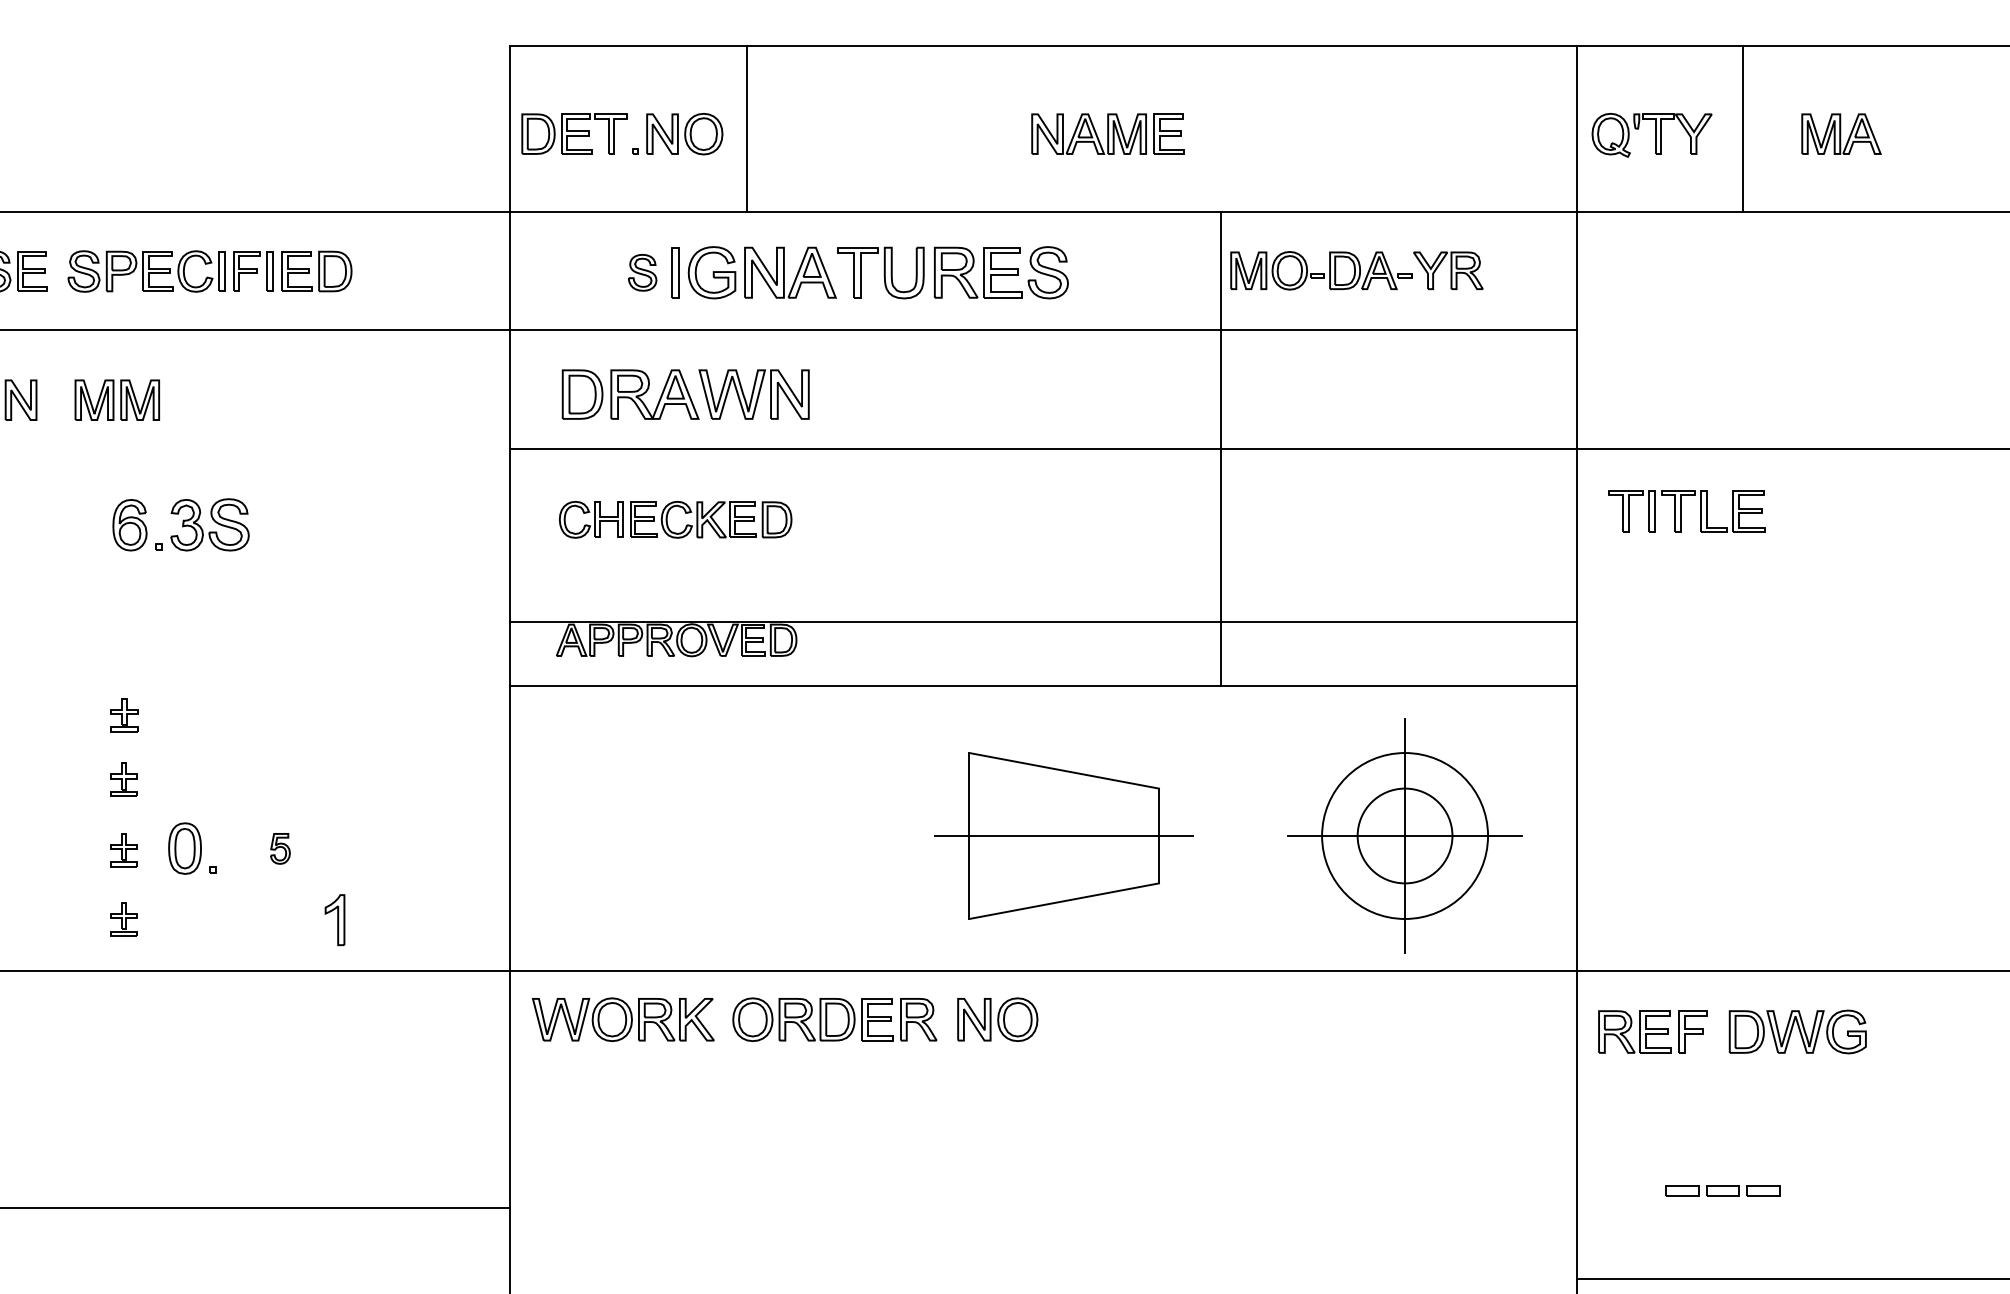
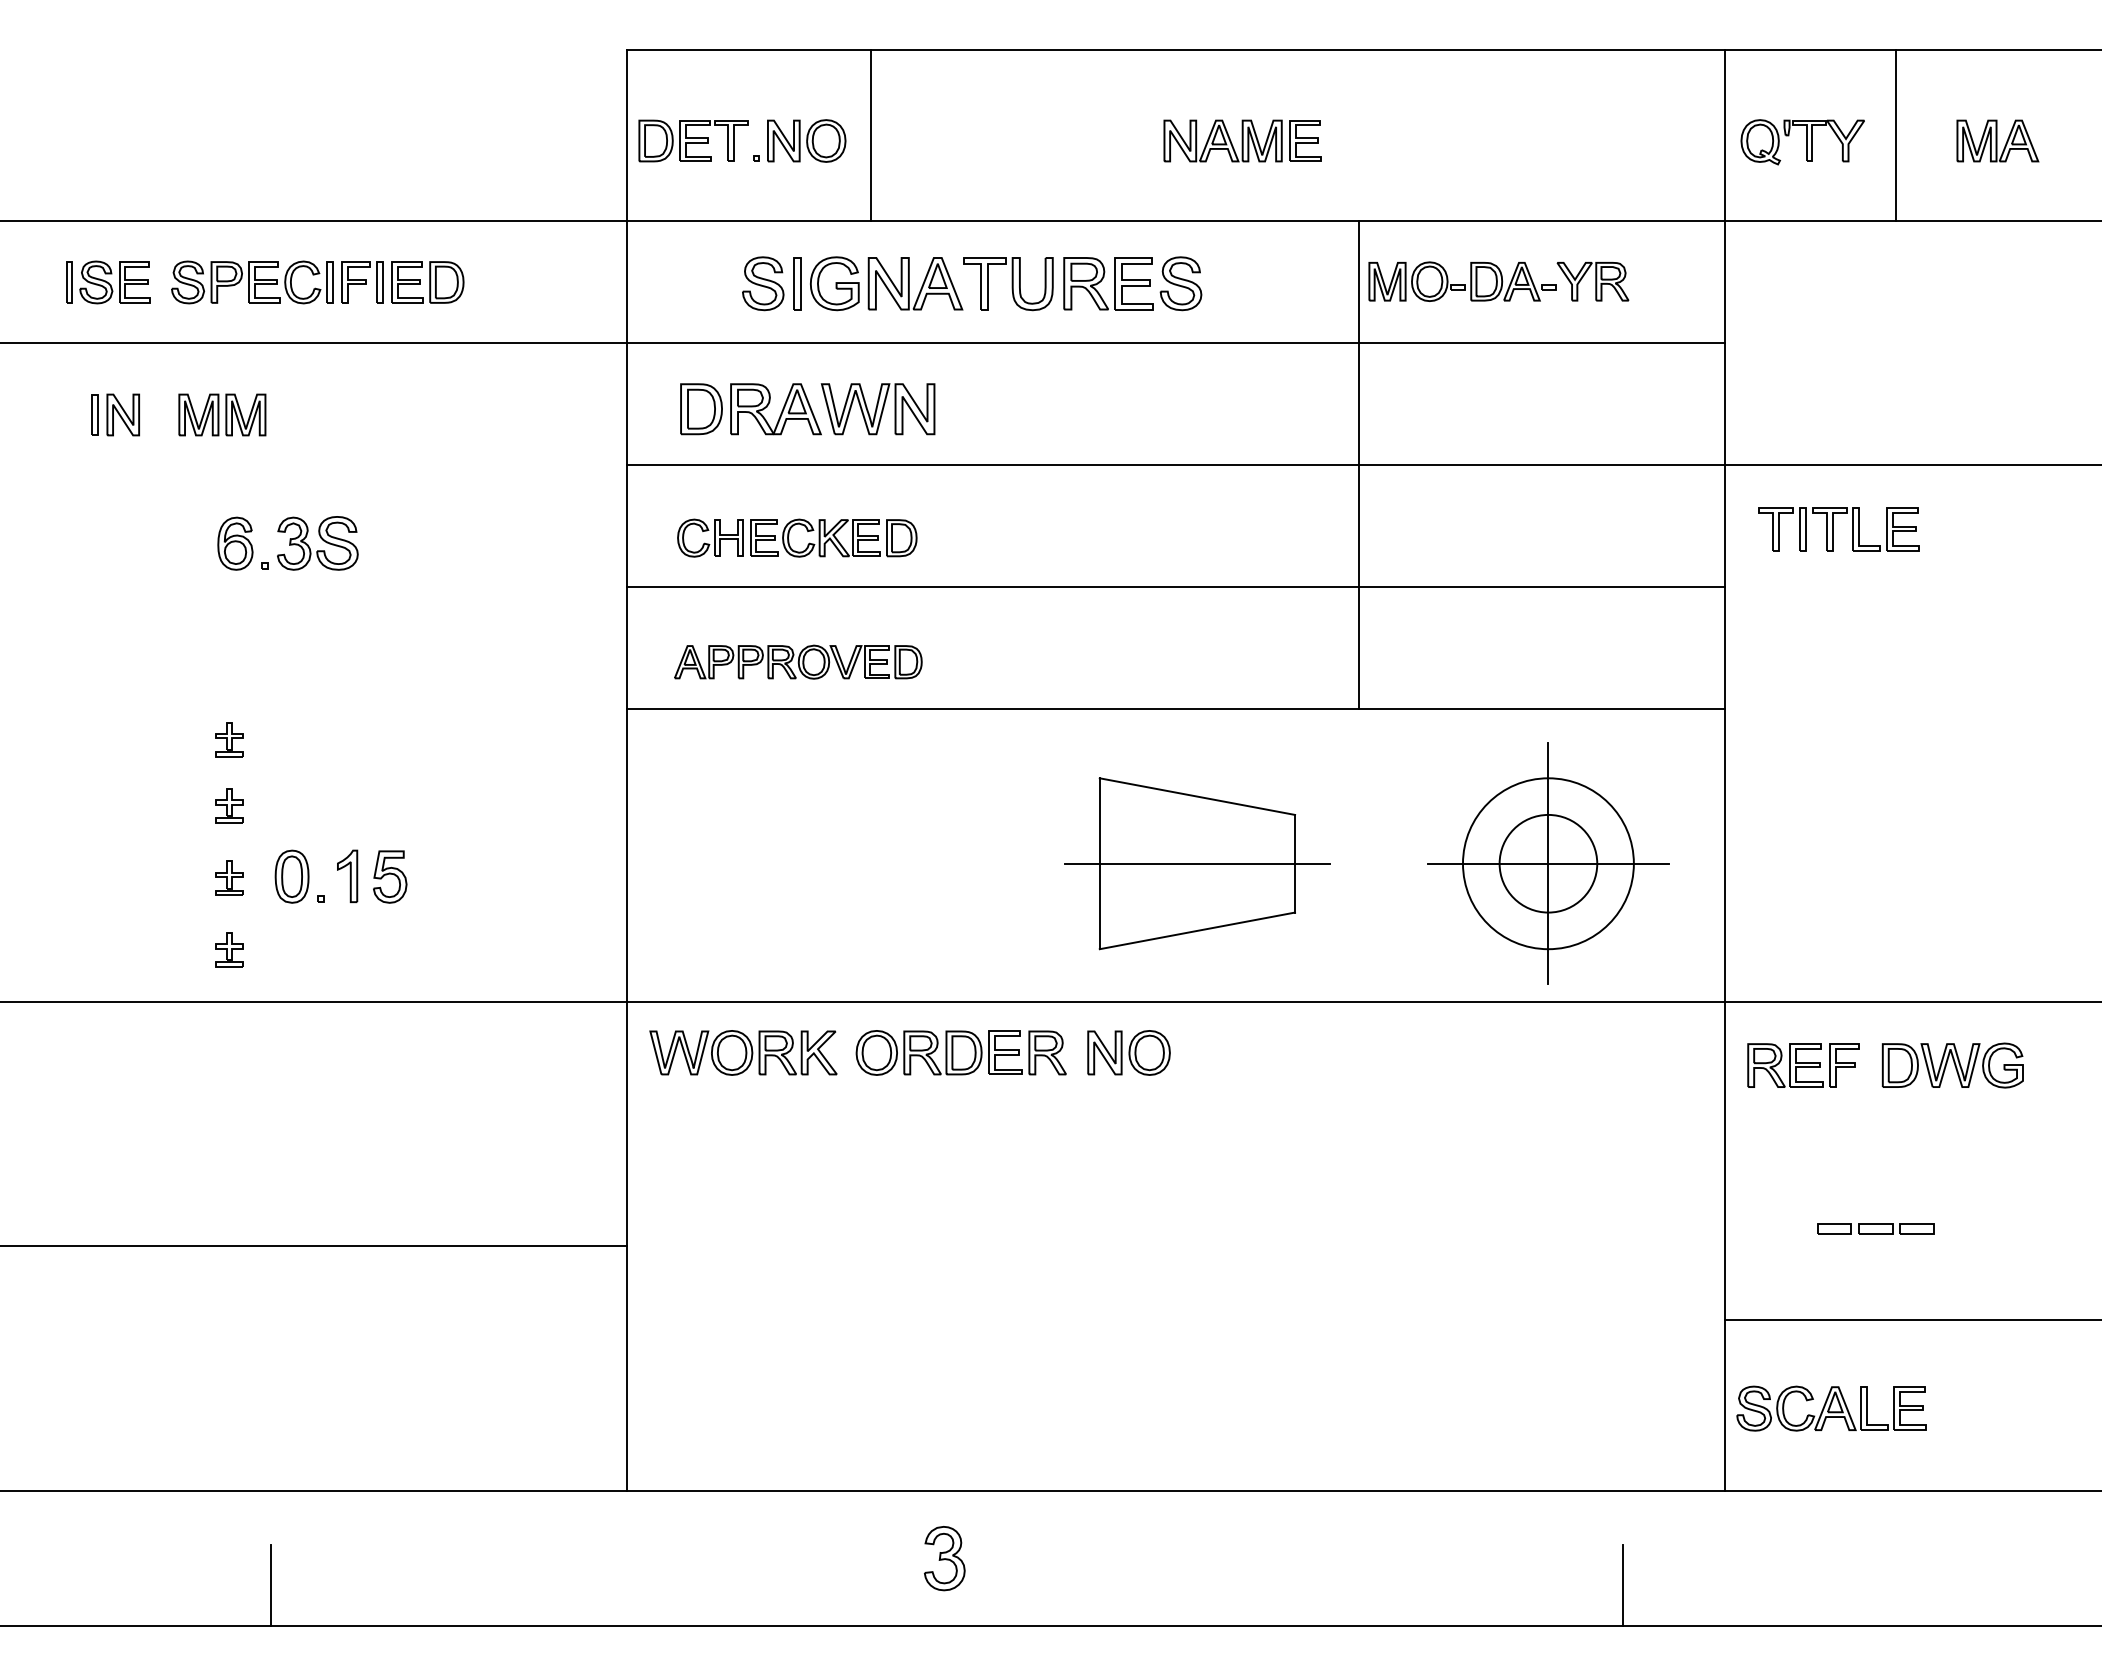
part: (642, 272) -> (763, 283), size x1.43
line: (1042, 622) -> (1175, 587), moved
part: (280, 848) -> (390, 876), size x1.67
part: (334, 920) -> (347, 876), moved

